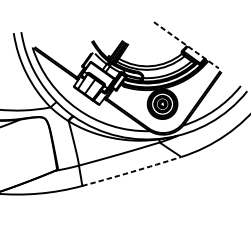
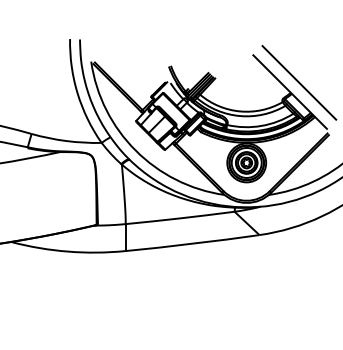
line: (192, 36) -> (299, 82), added
line: (186, 45) -> (290, 92), dashed -> solid
arc: (131, 171) -> (192, 243), dashed -> solid

